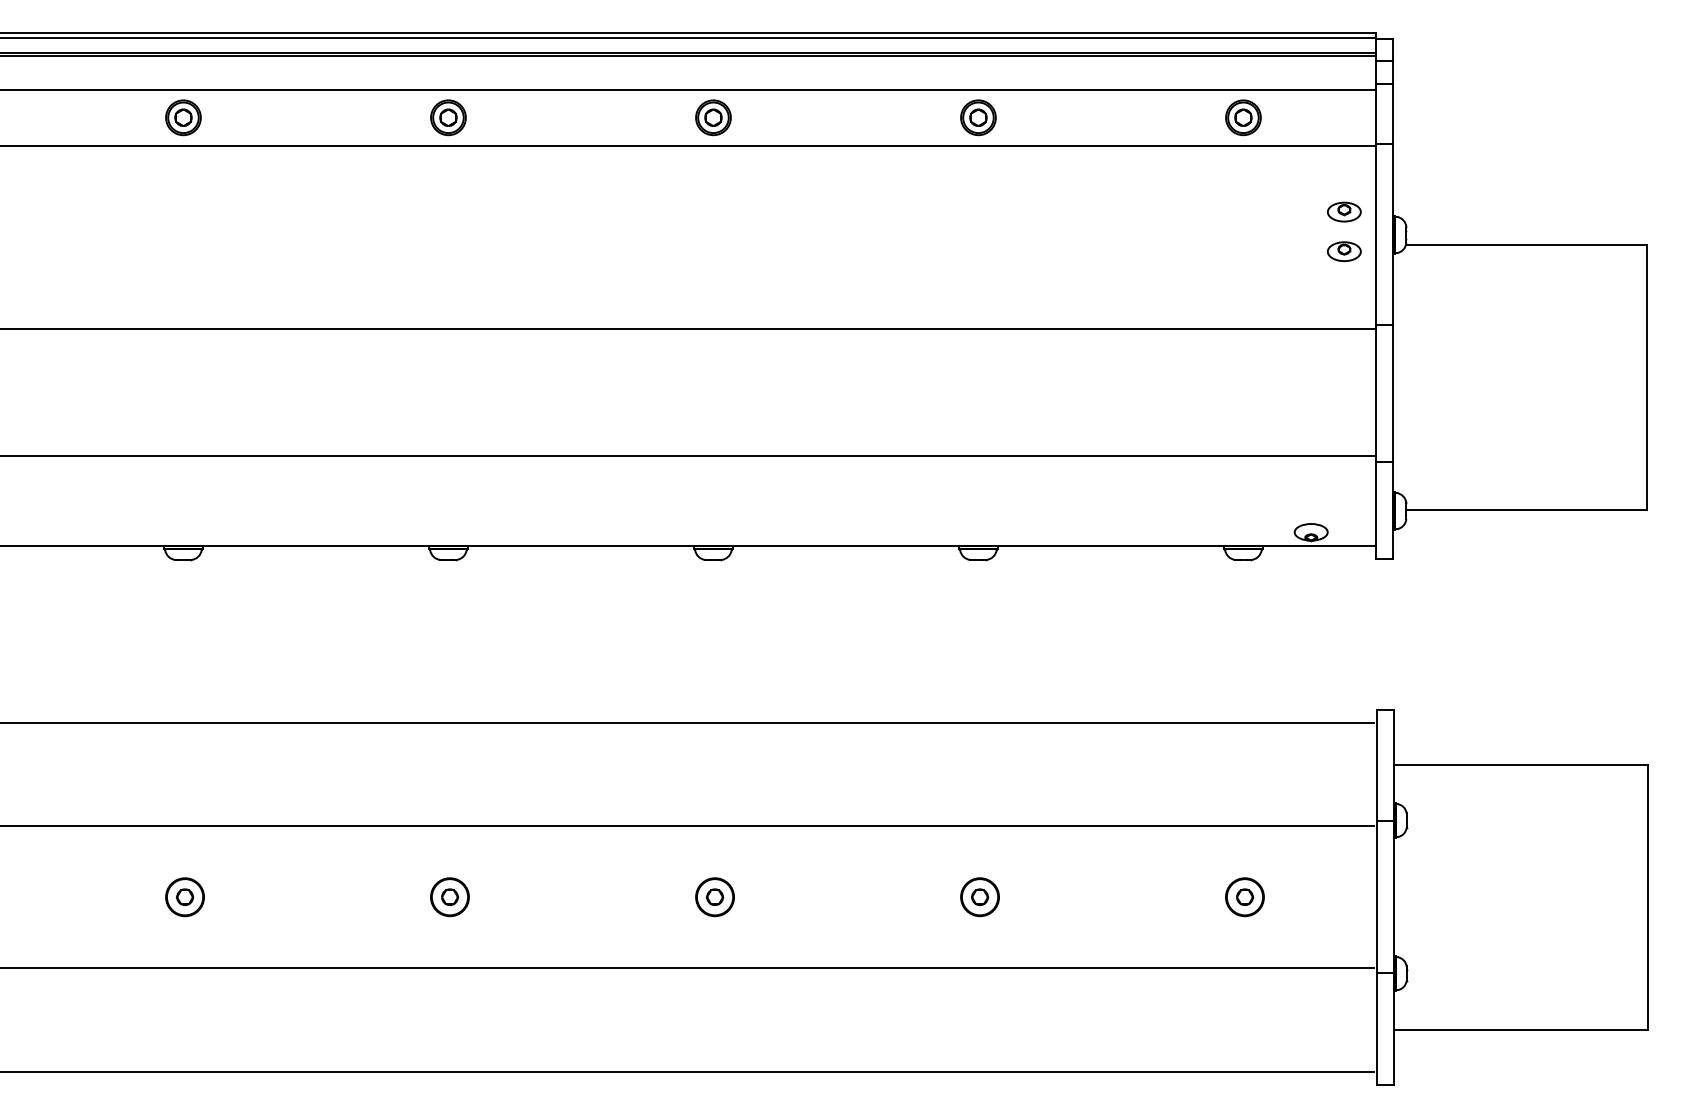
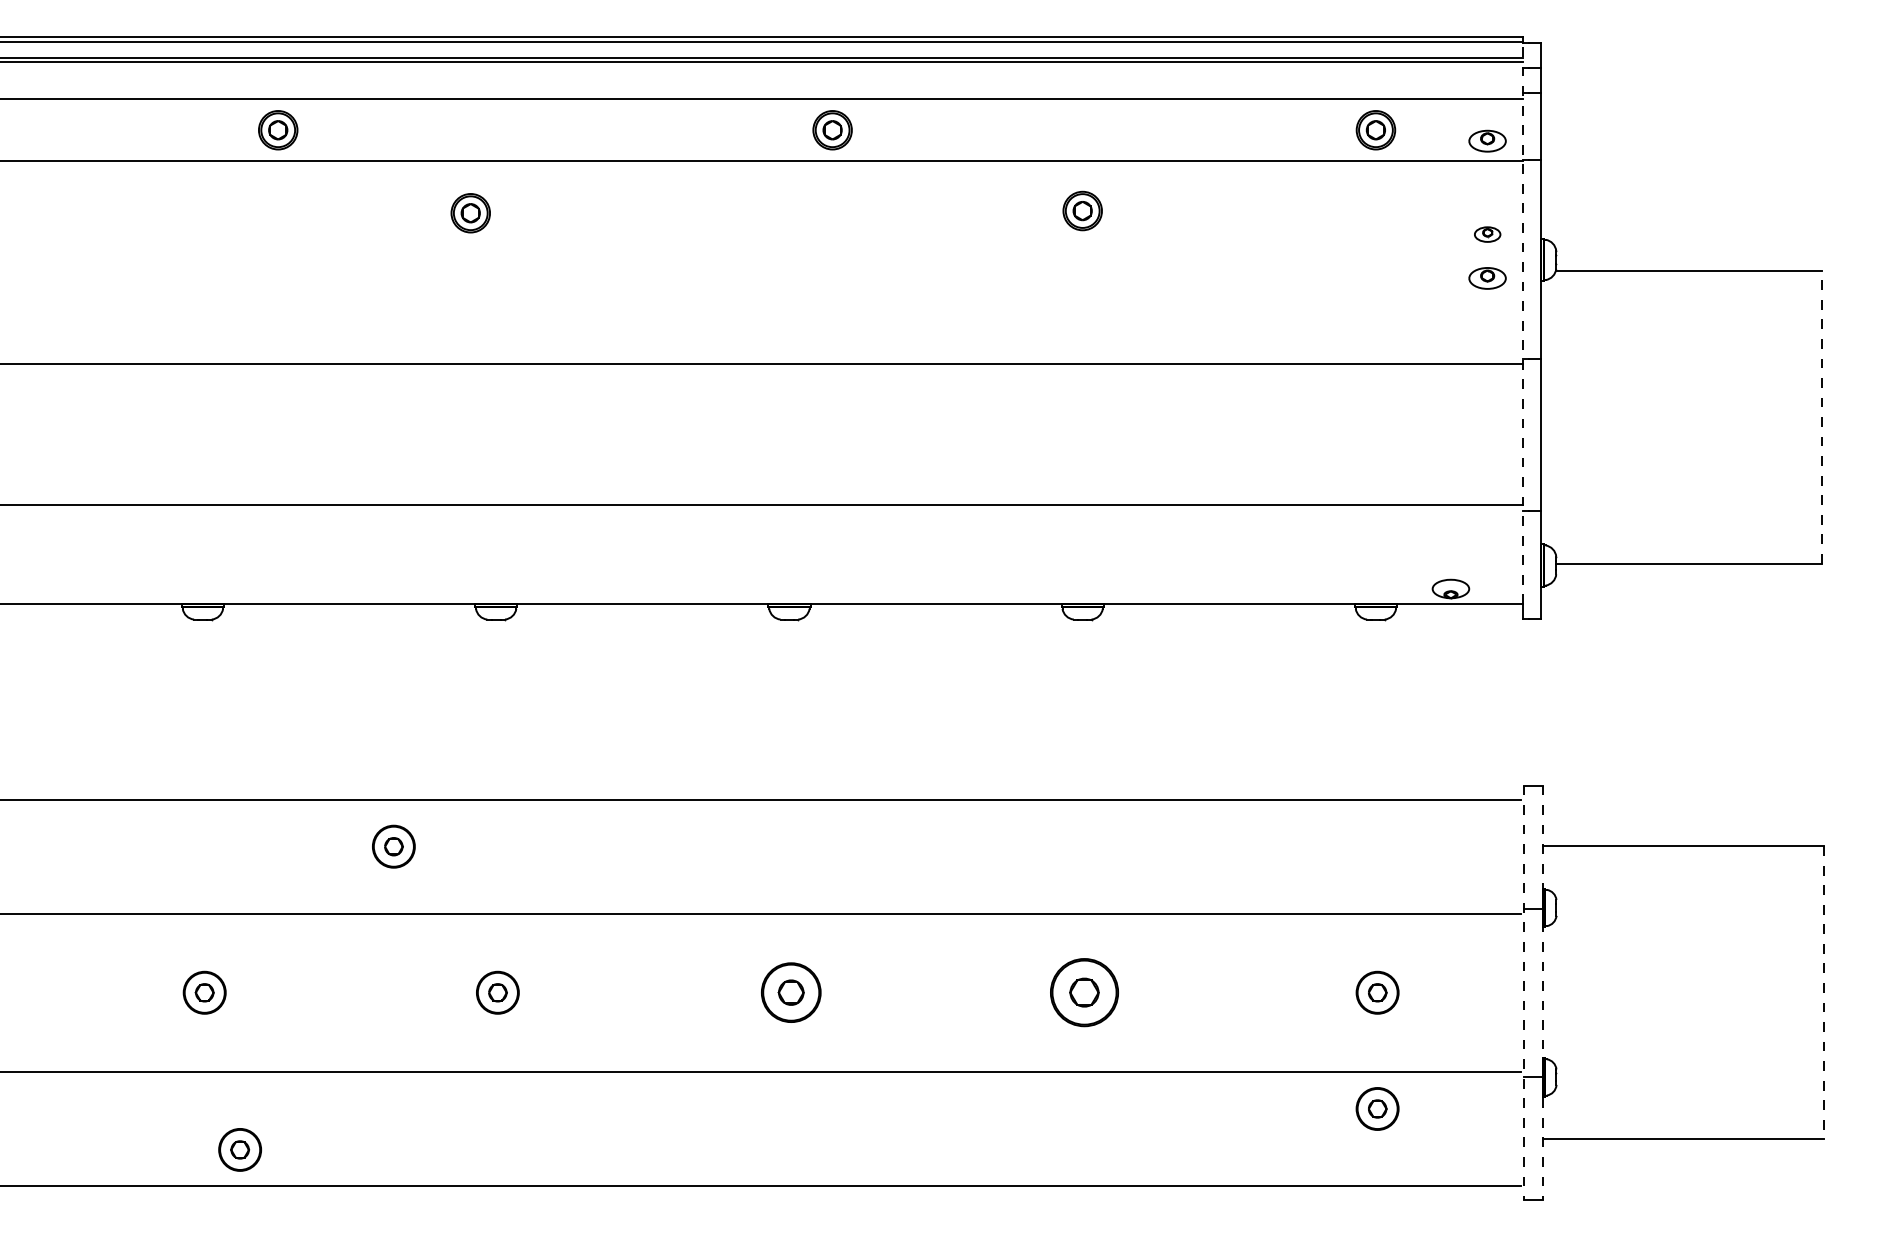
part: (183, 117) -> (278, 129), moved
part: (448, 117) -> (470, 212), moved
part: (713, 117) -> (832, 129), moved
part: (978, 117) -> (1082, 210), moved
part: (1344, 127) -> (1487, 141), added
part: (1344, 211) -> (1487, 233), size x0.7
line: (1375, 292) -> (1522, 323), solid -> dashed
line: (1646, 376) -> (1821, 416), solid -> dashed
part: (355, 765) -> (393, 847), added
part: (714, 897) -> (790, 993), size x1.4
part: (979, 897) -> (1083, 993), size x1.6
line: (1377, 897) -> (1524, 993), solid -> dashed
line: (1394, 897) -> (1543, 993), solid -> dashed
line: (1648, 897) -> (1824, 993), solid -> dashed
part: (1244, 1002) -> (1377, 1109), added
part: (216, 1039) -> (239, 1150), added

